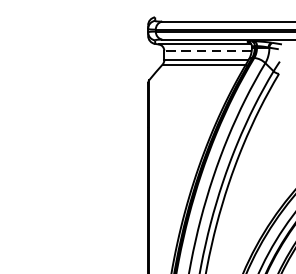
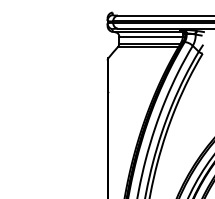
line: (208, 50) -> (151, 36), dashed -> solid

